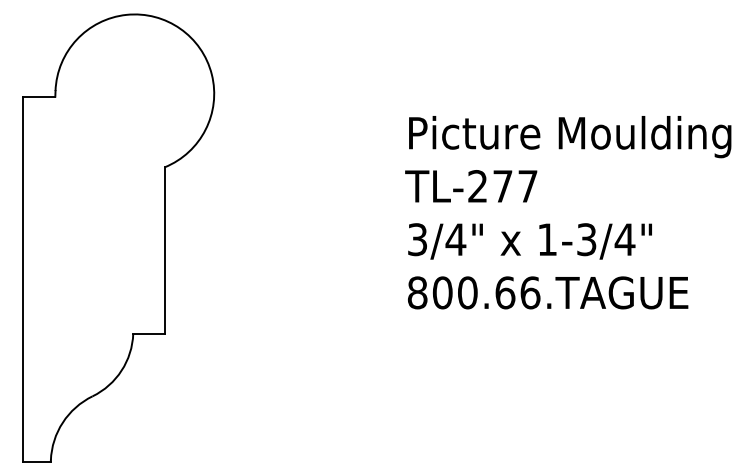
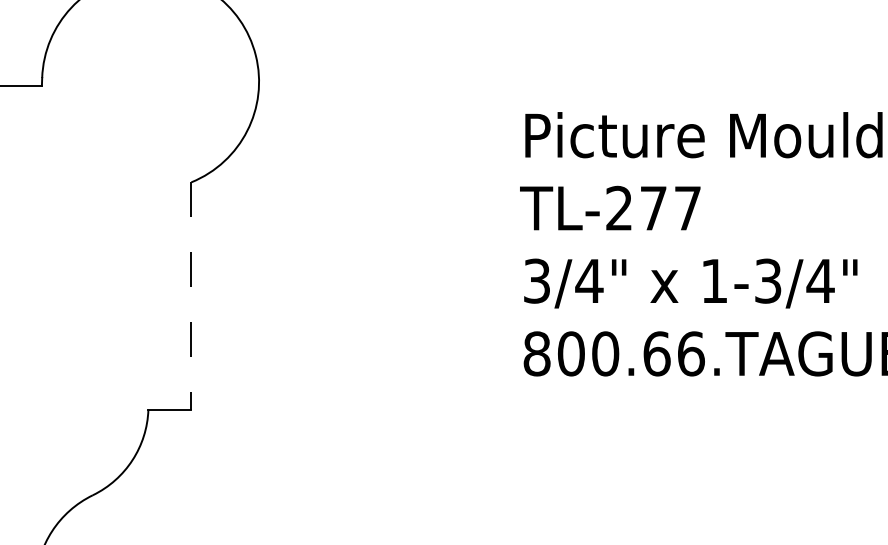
line: (164, 251) -> (191, 297), solid -> dashed

